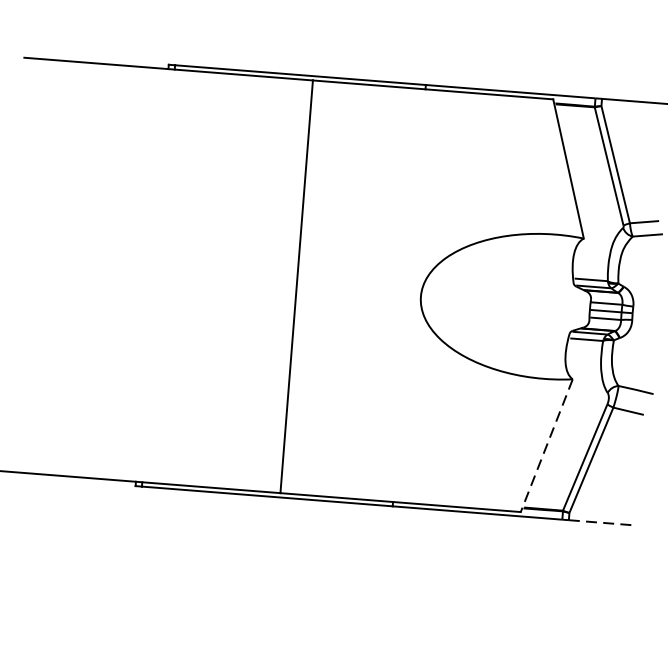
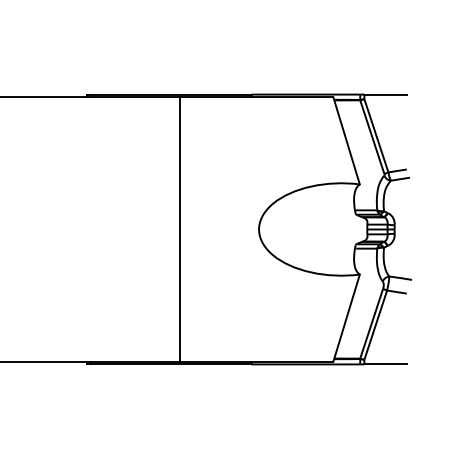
line: (546, 446) -> (346, 318), dashed -> solid
line: (603, 523) -> (386, 364), dashed -> solid

